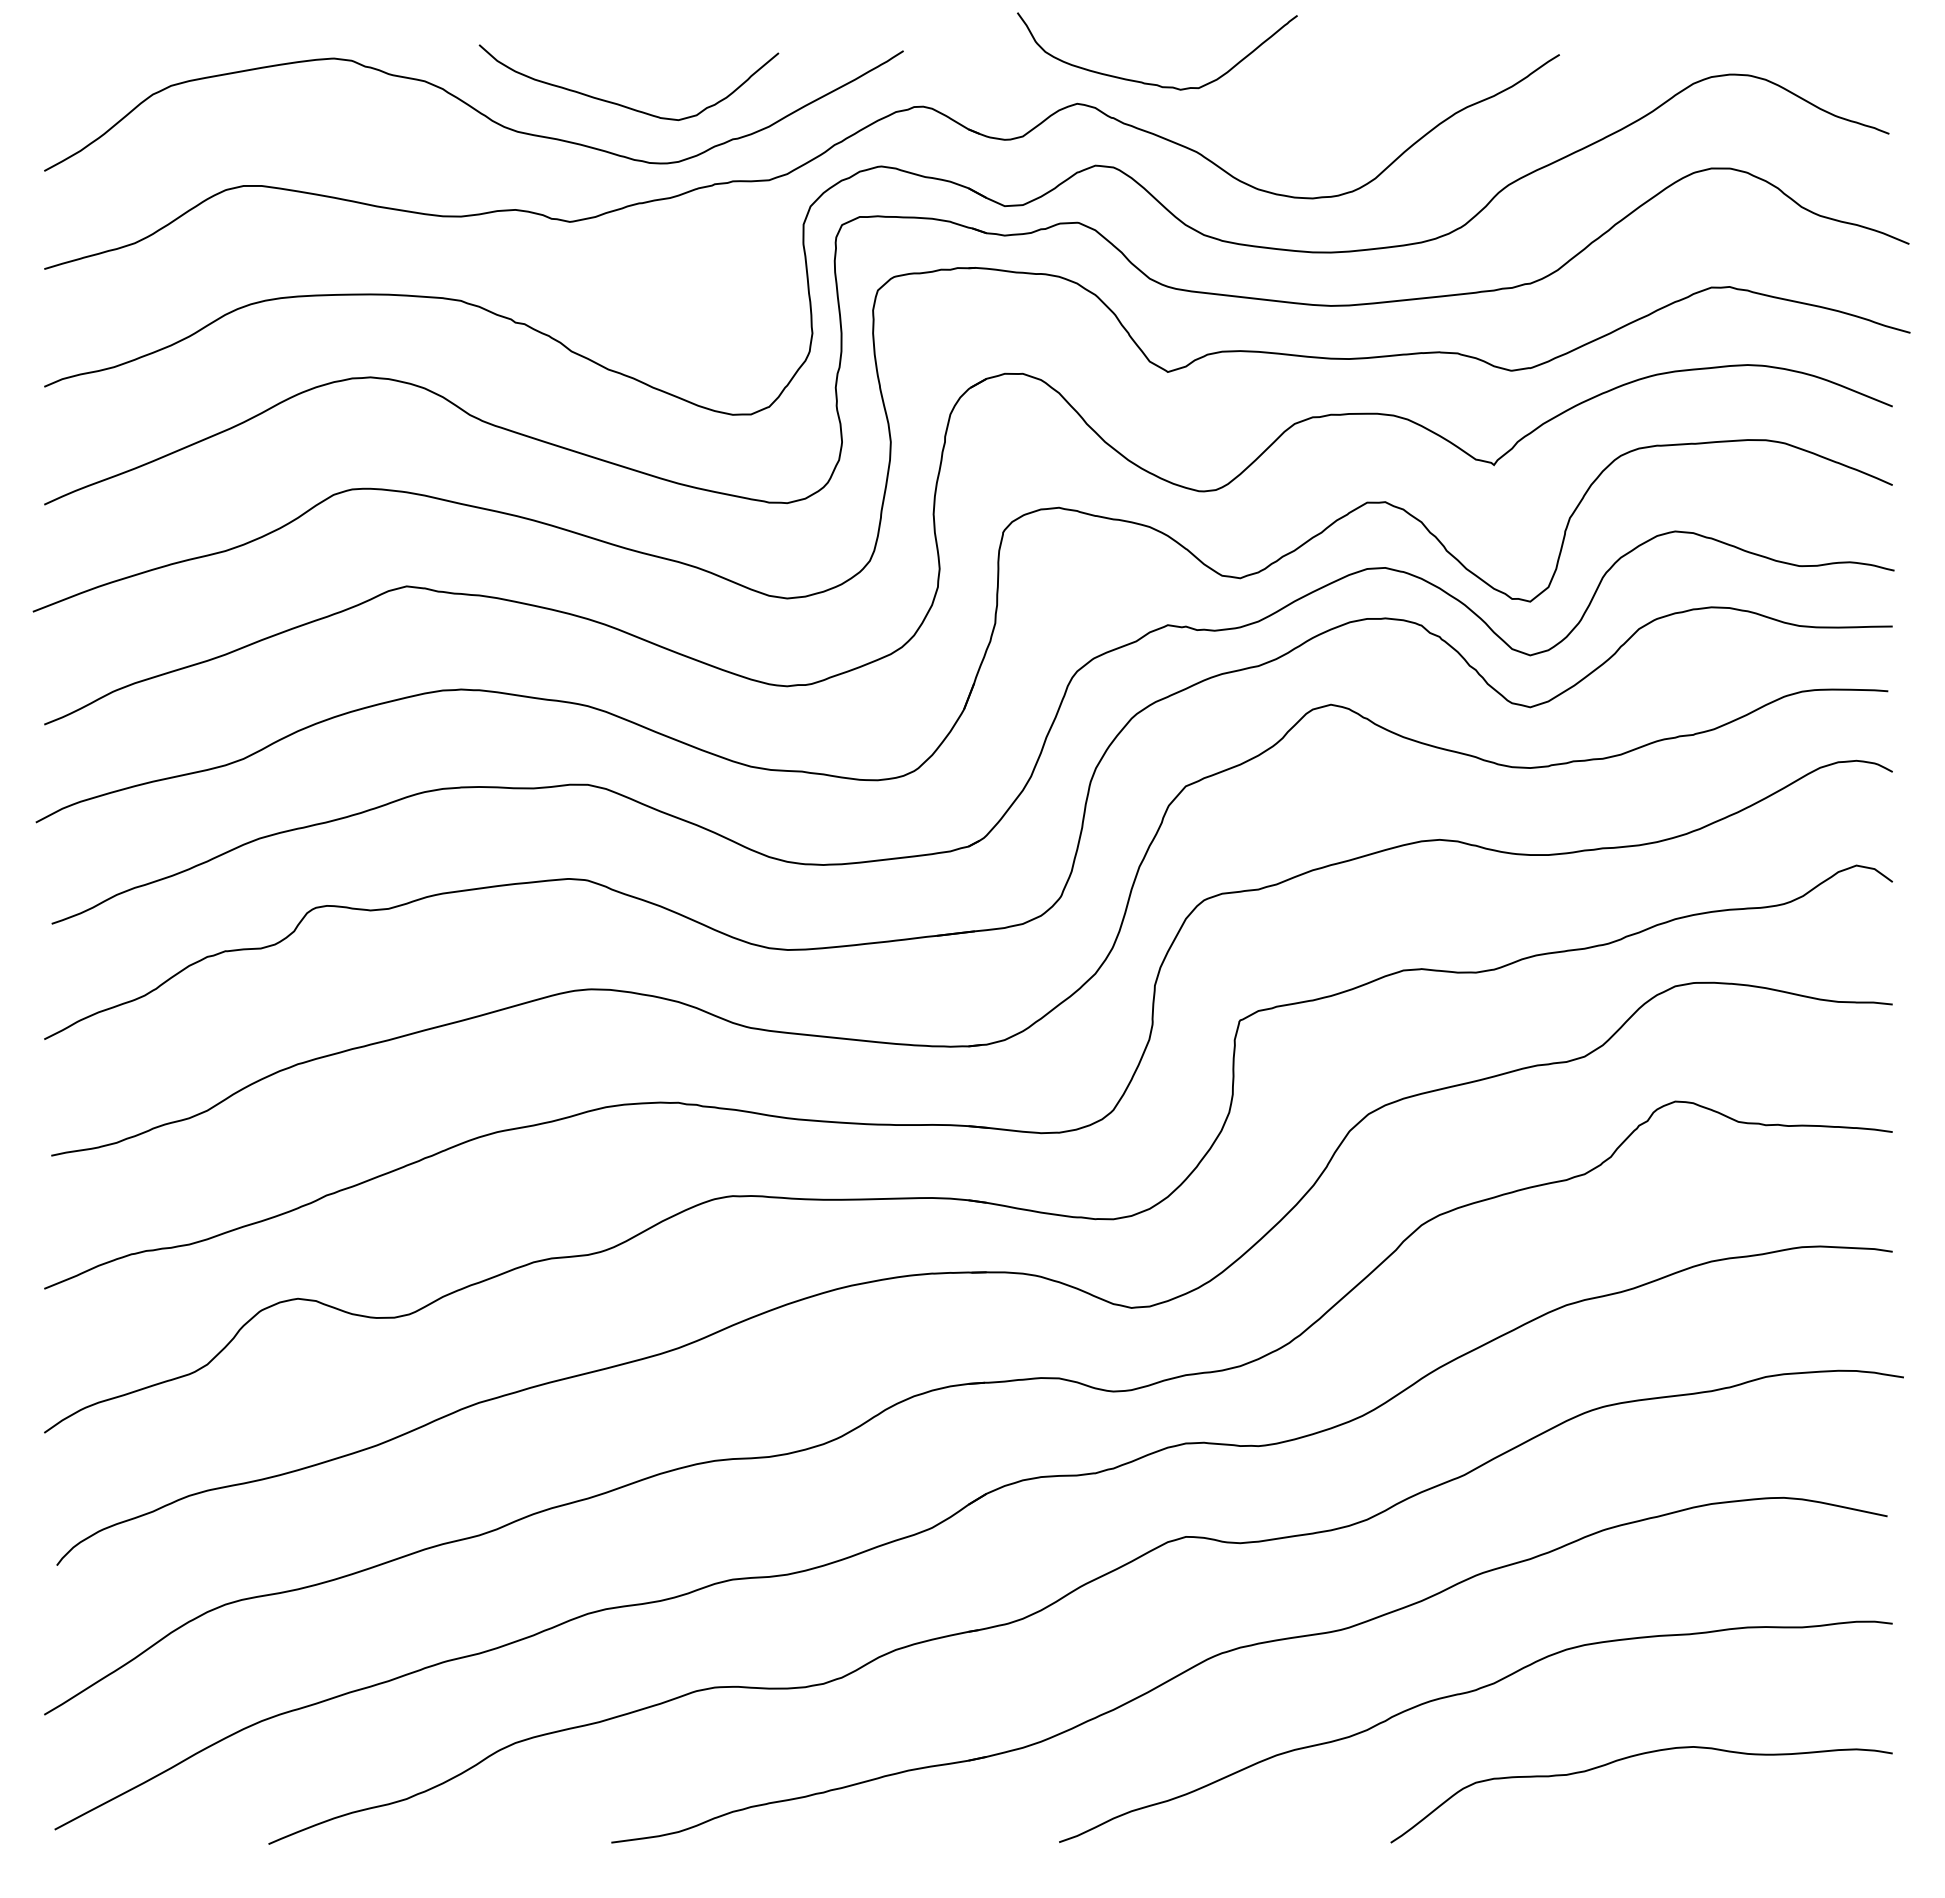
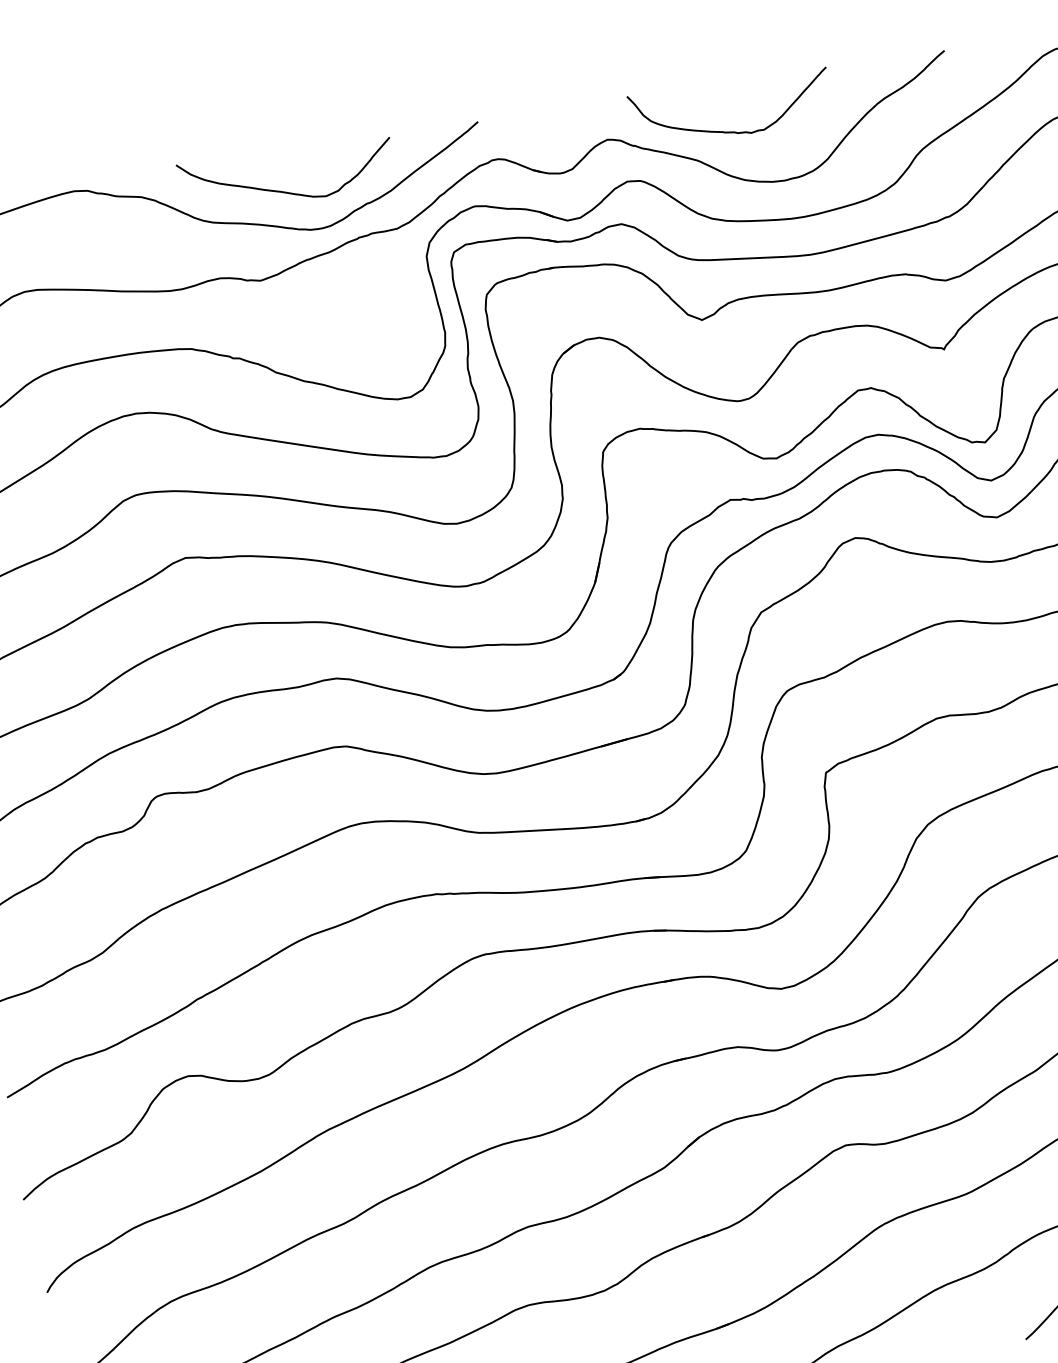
curve: (1154, 83) -> (732, 131), moved

